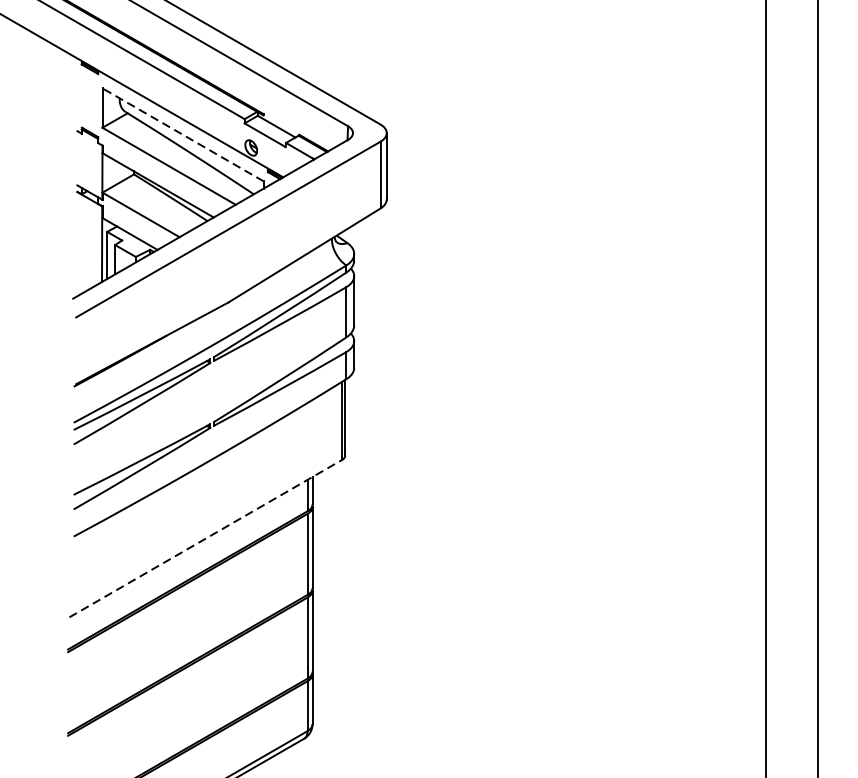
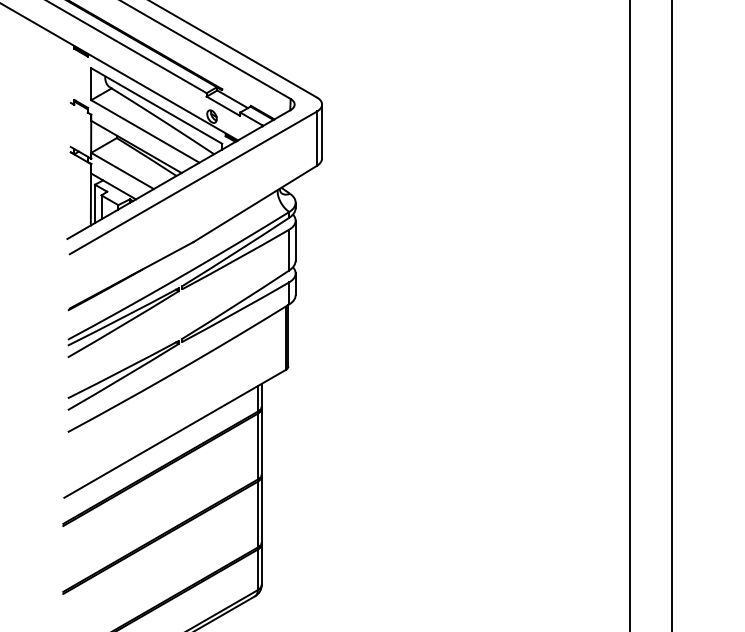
line: (182, 135) -> (156, 106), dashed -> solid
line: (206, 538) -> (175, 433), dashed -> solid

